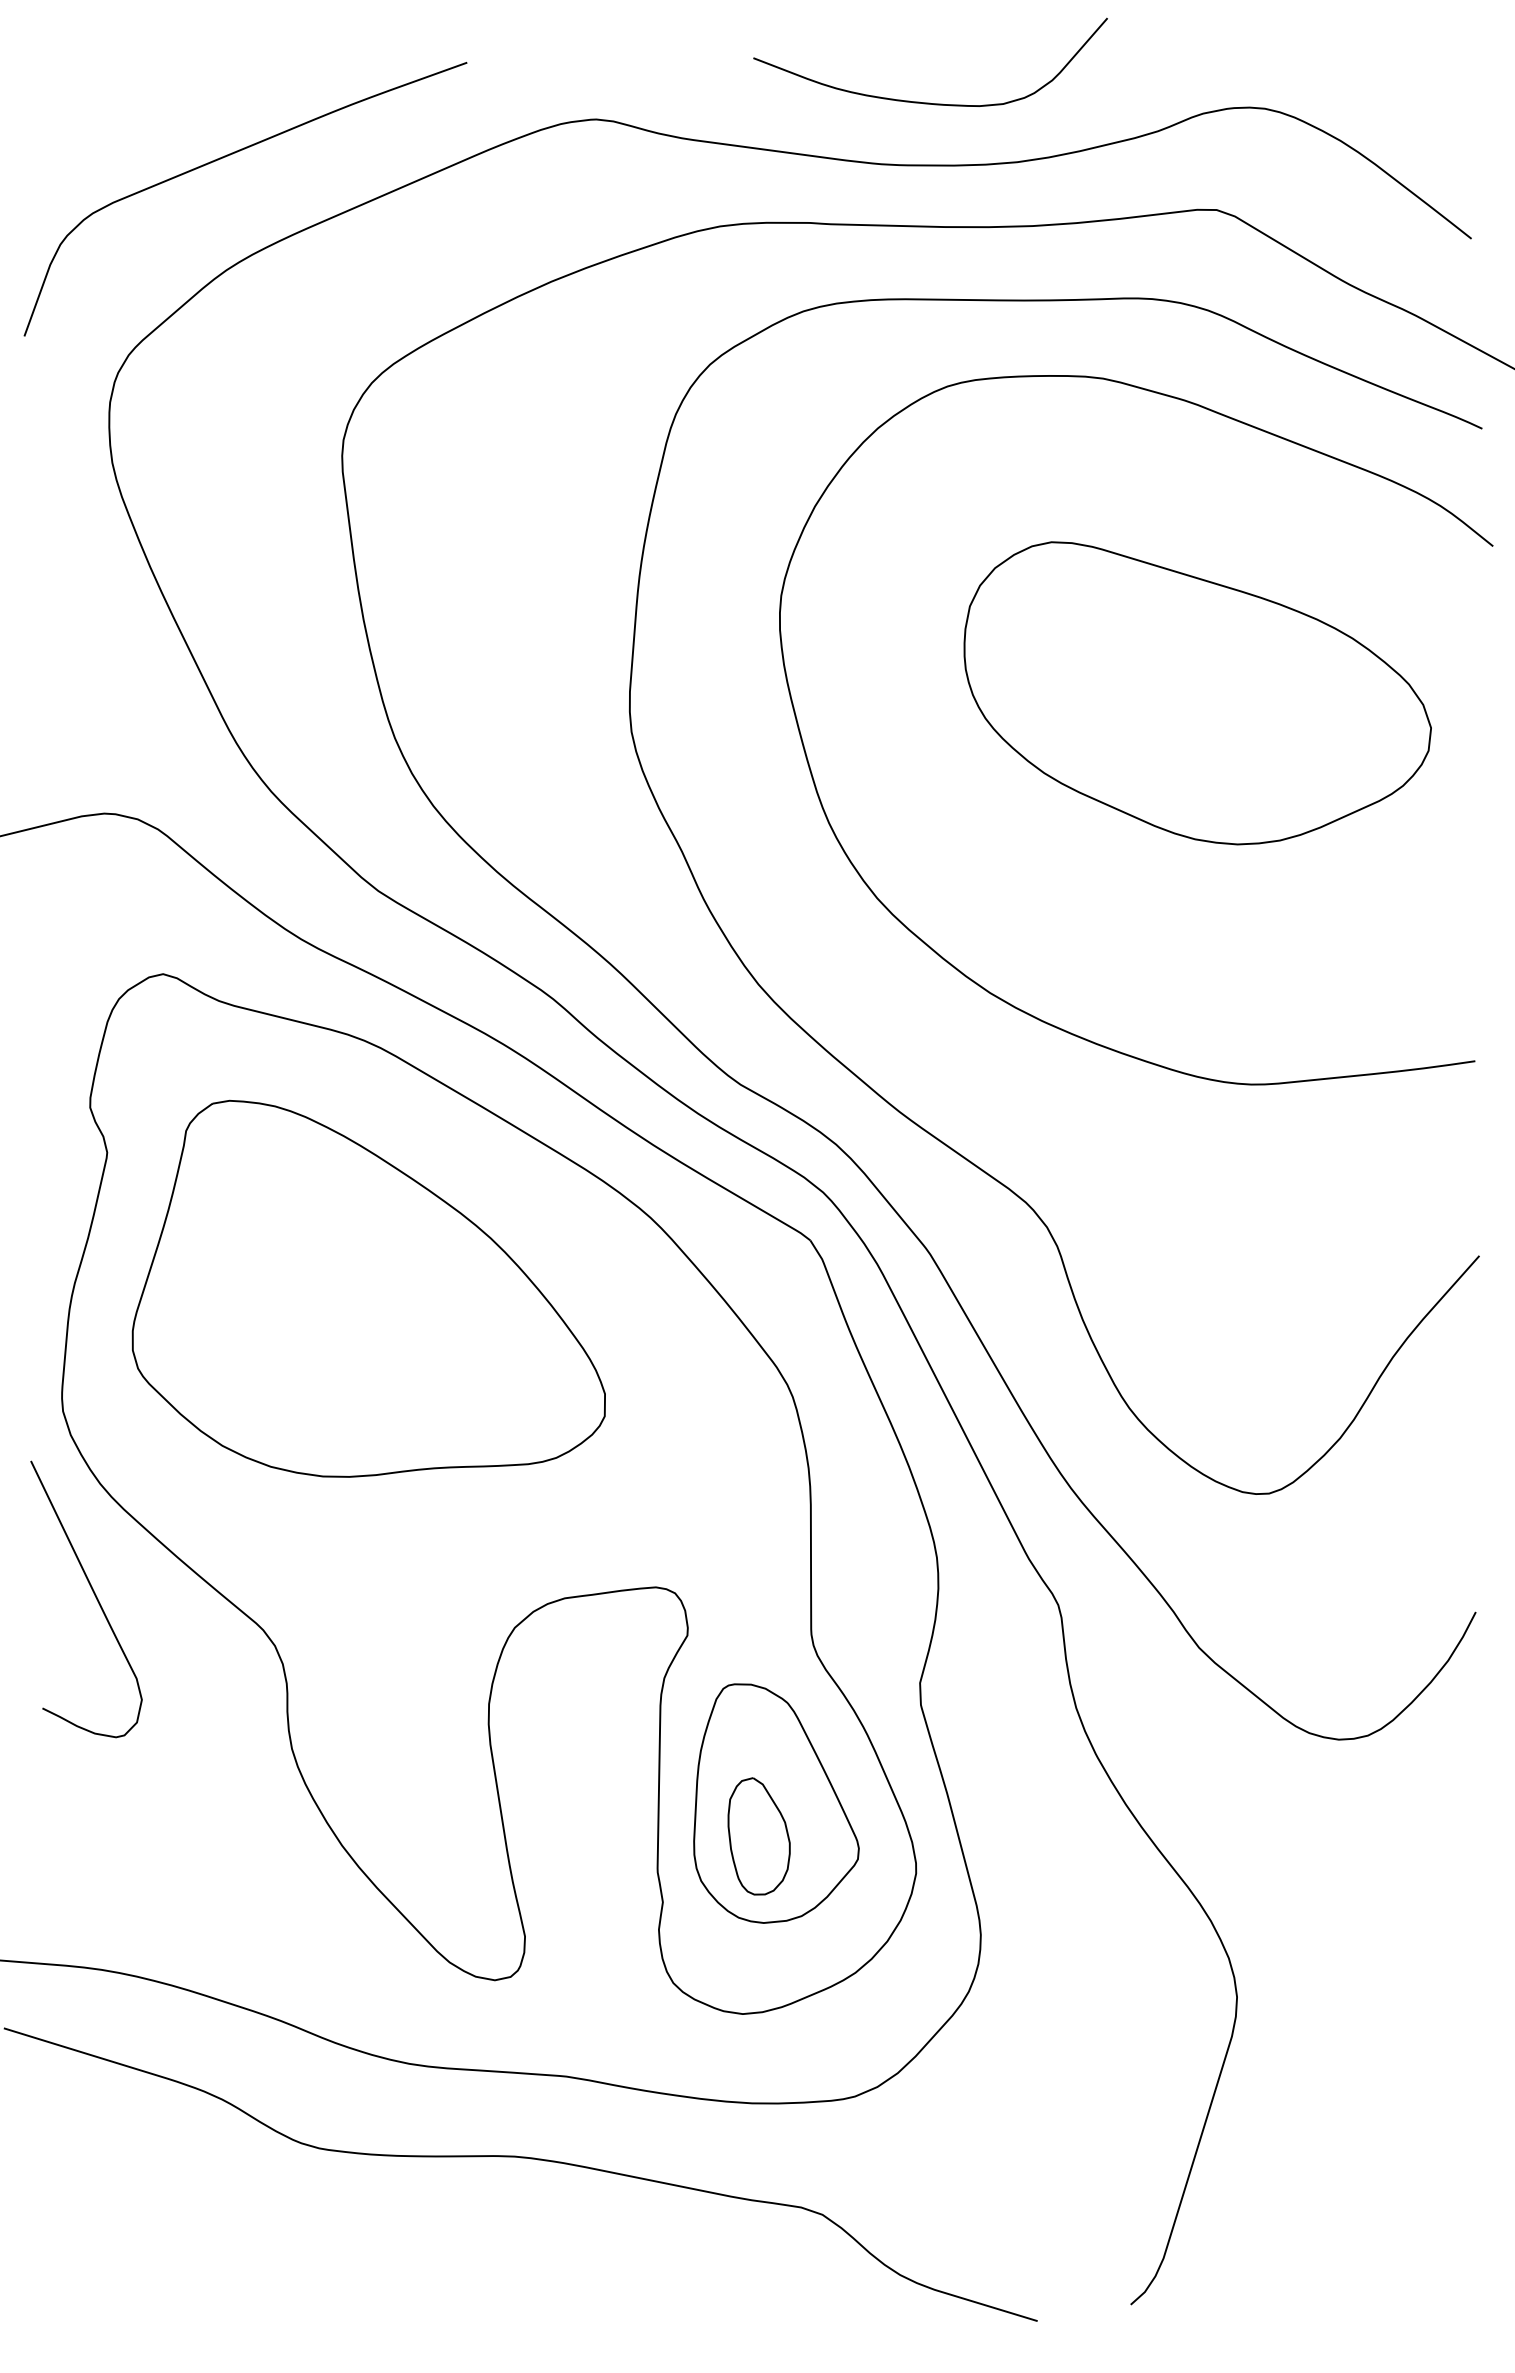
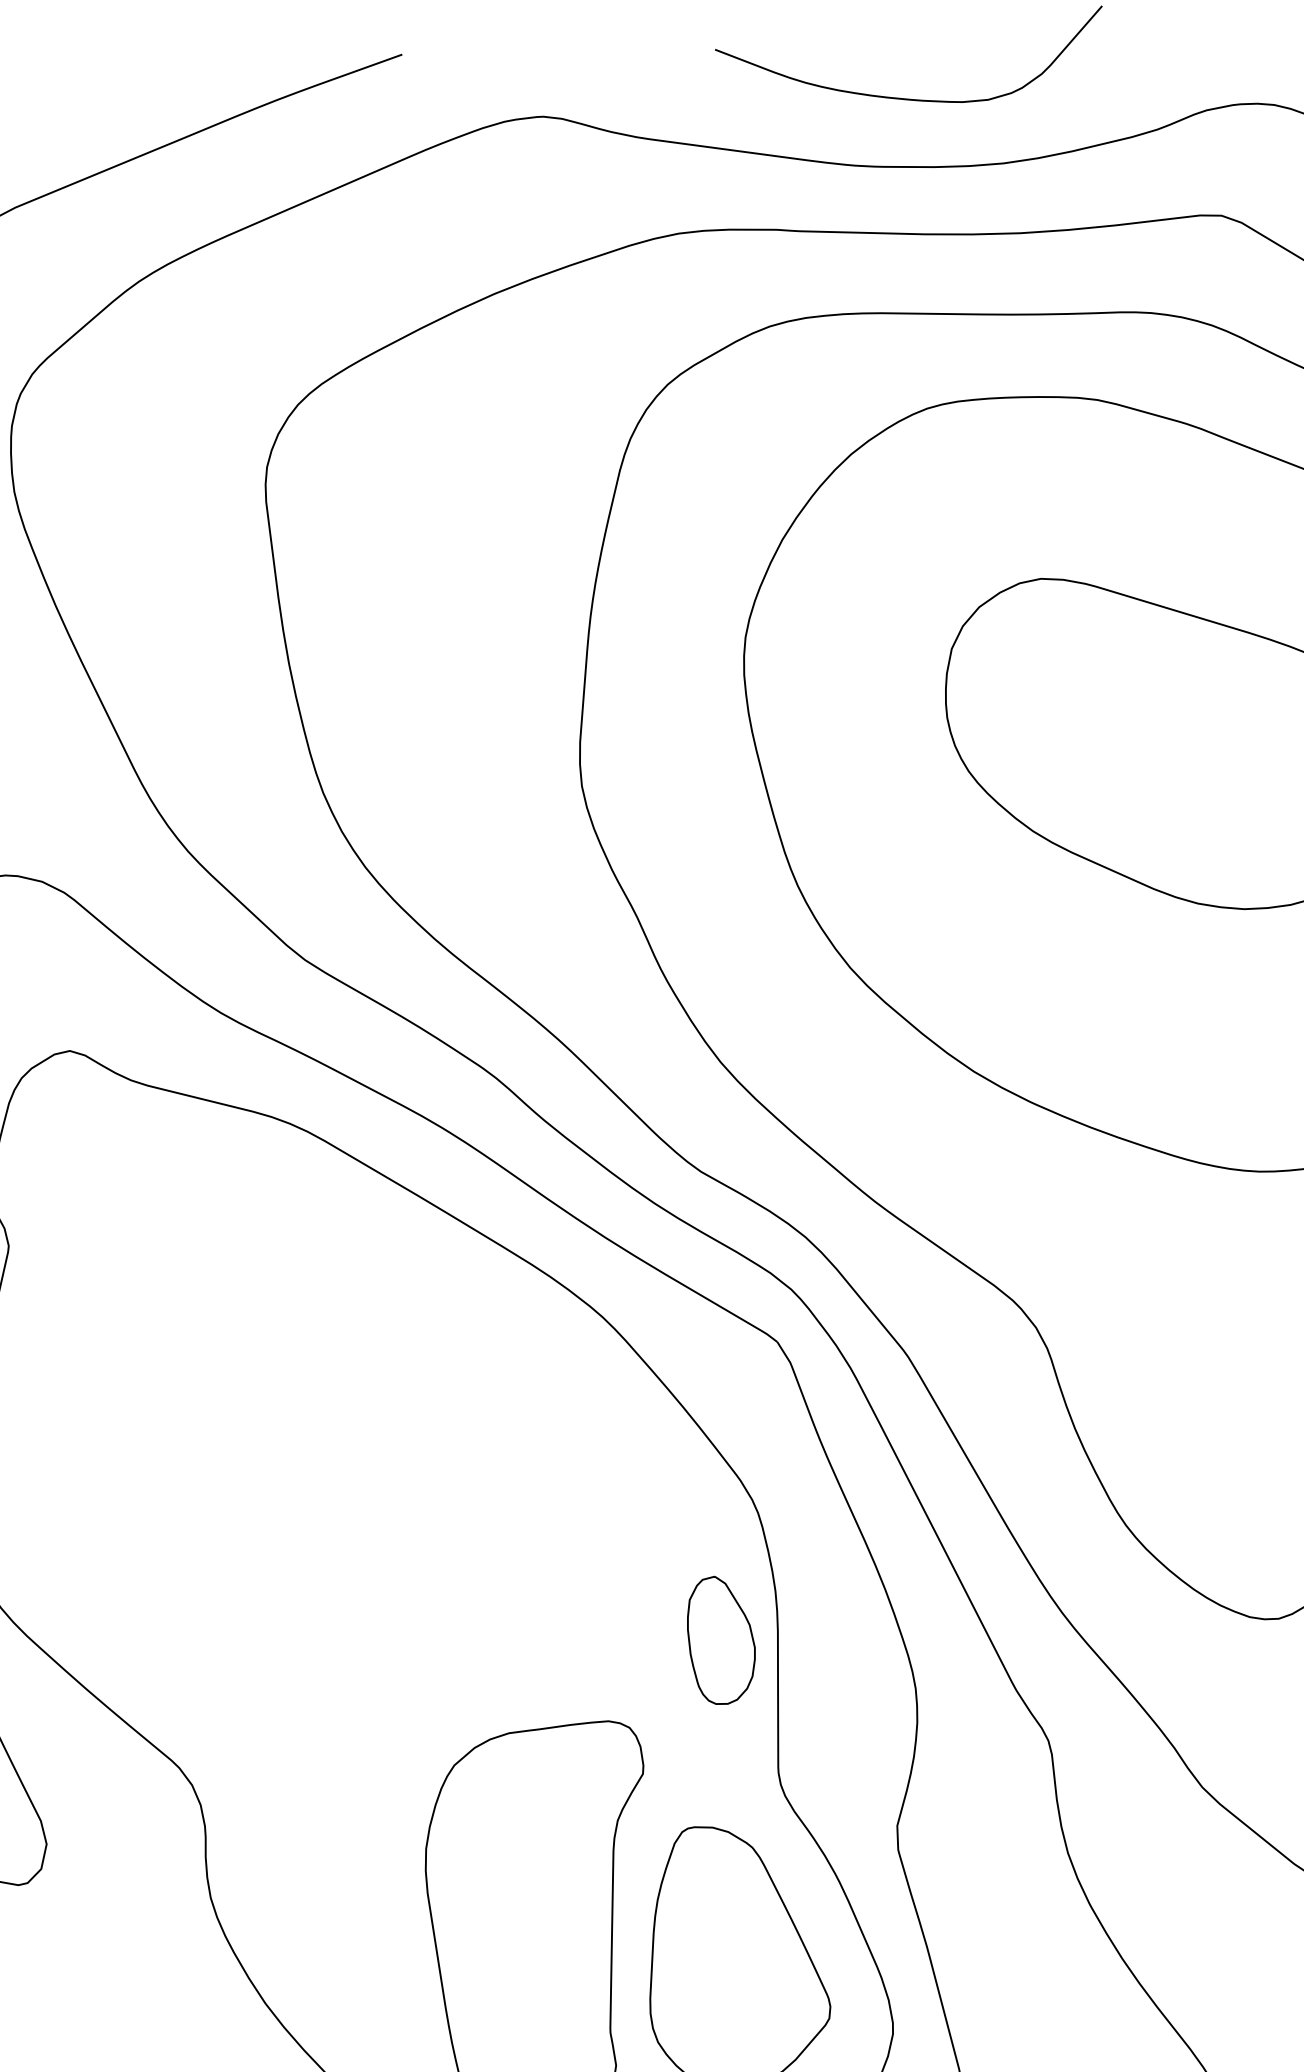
part: (368, 1288) -> (294, 1394), removed
part: (758, 1836) -> (720, 1640), moved

